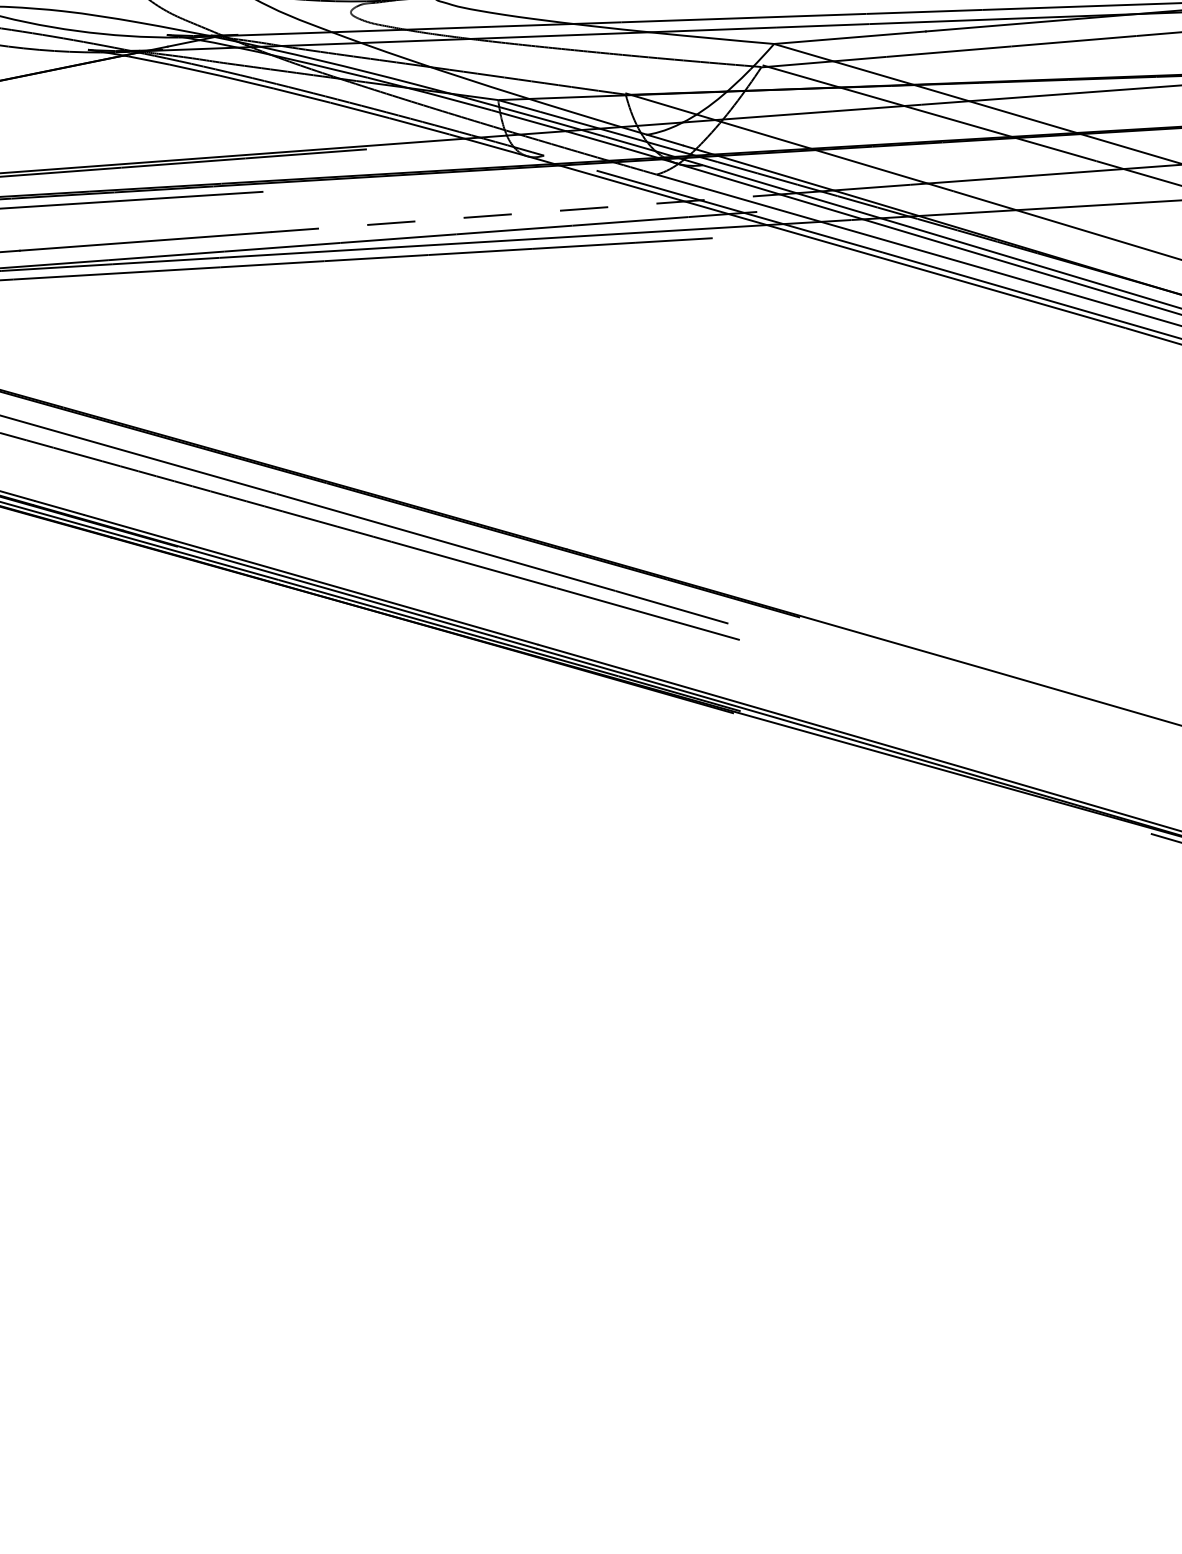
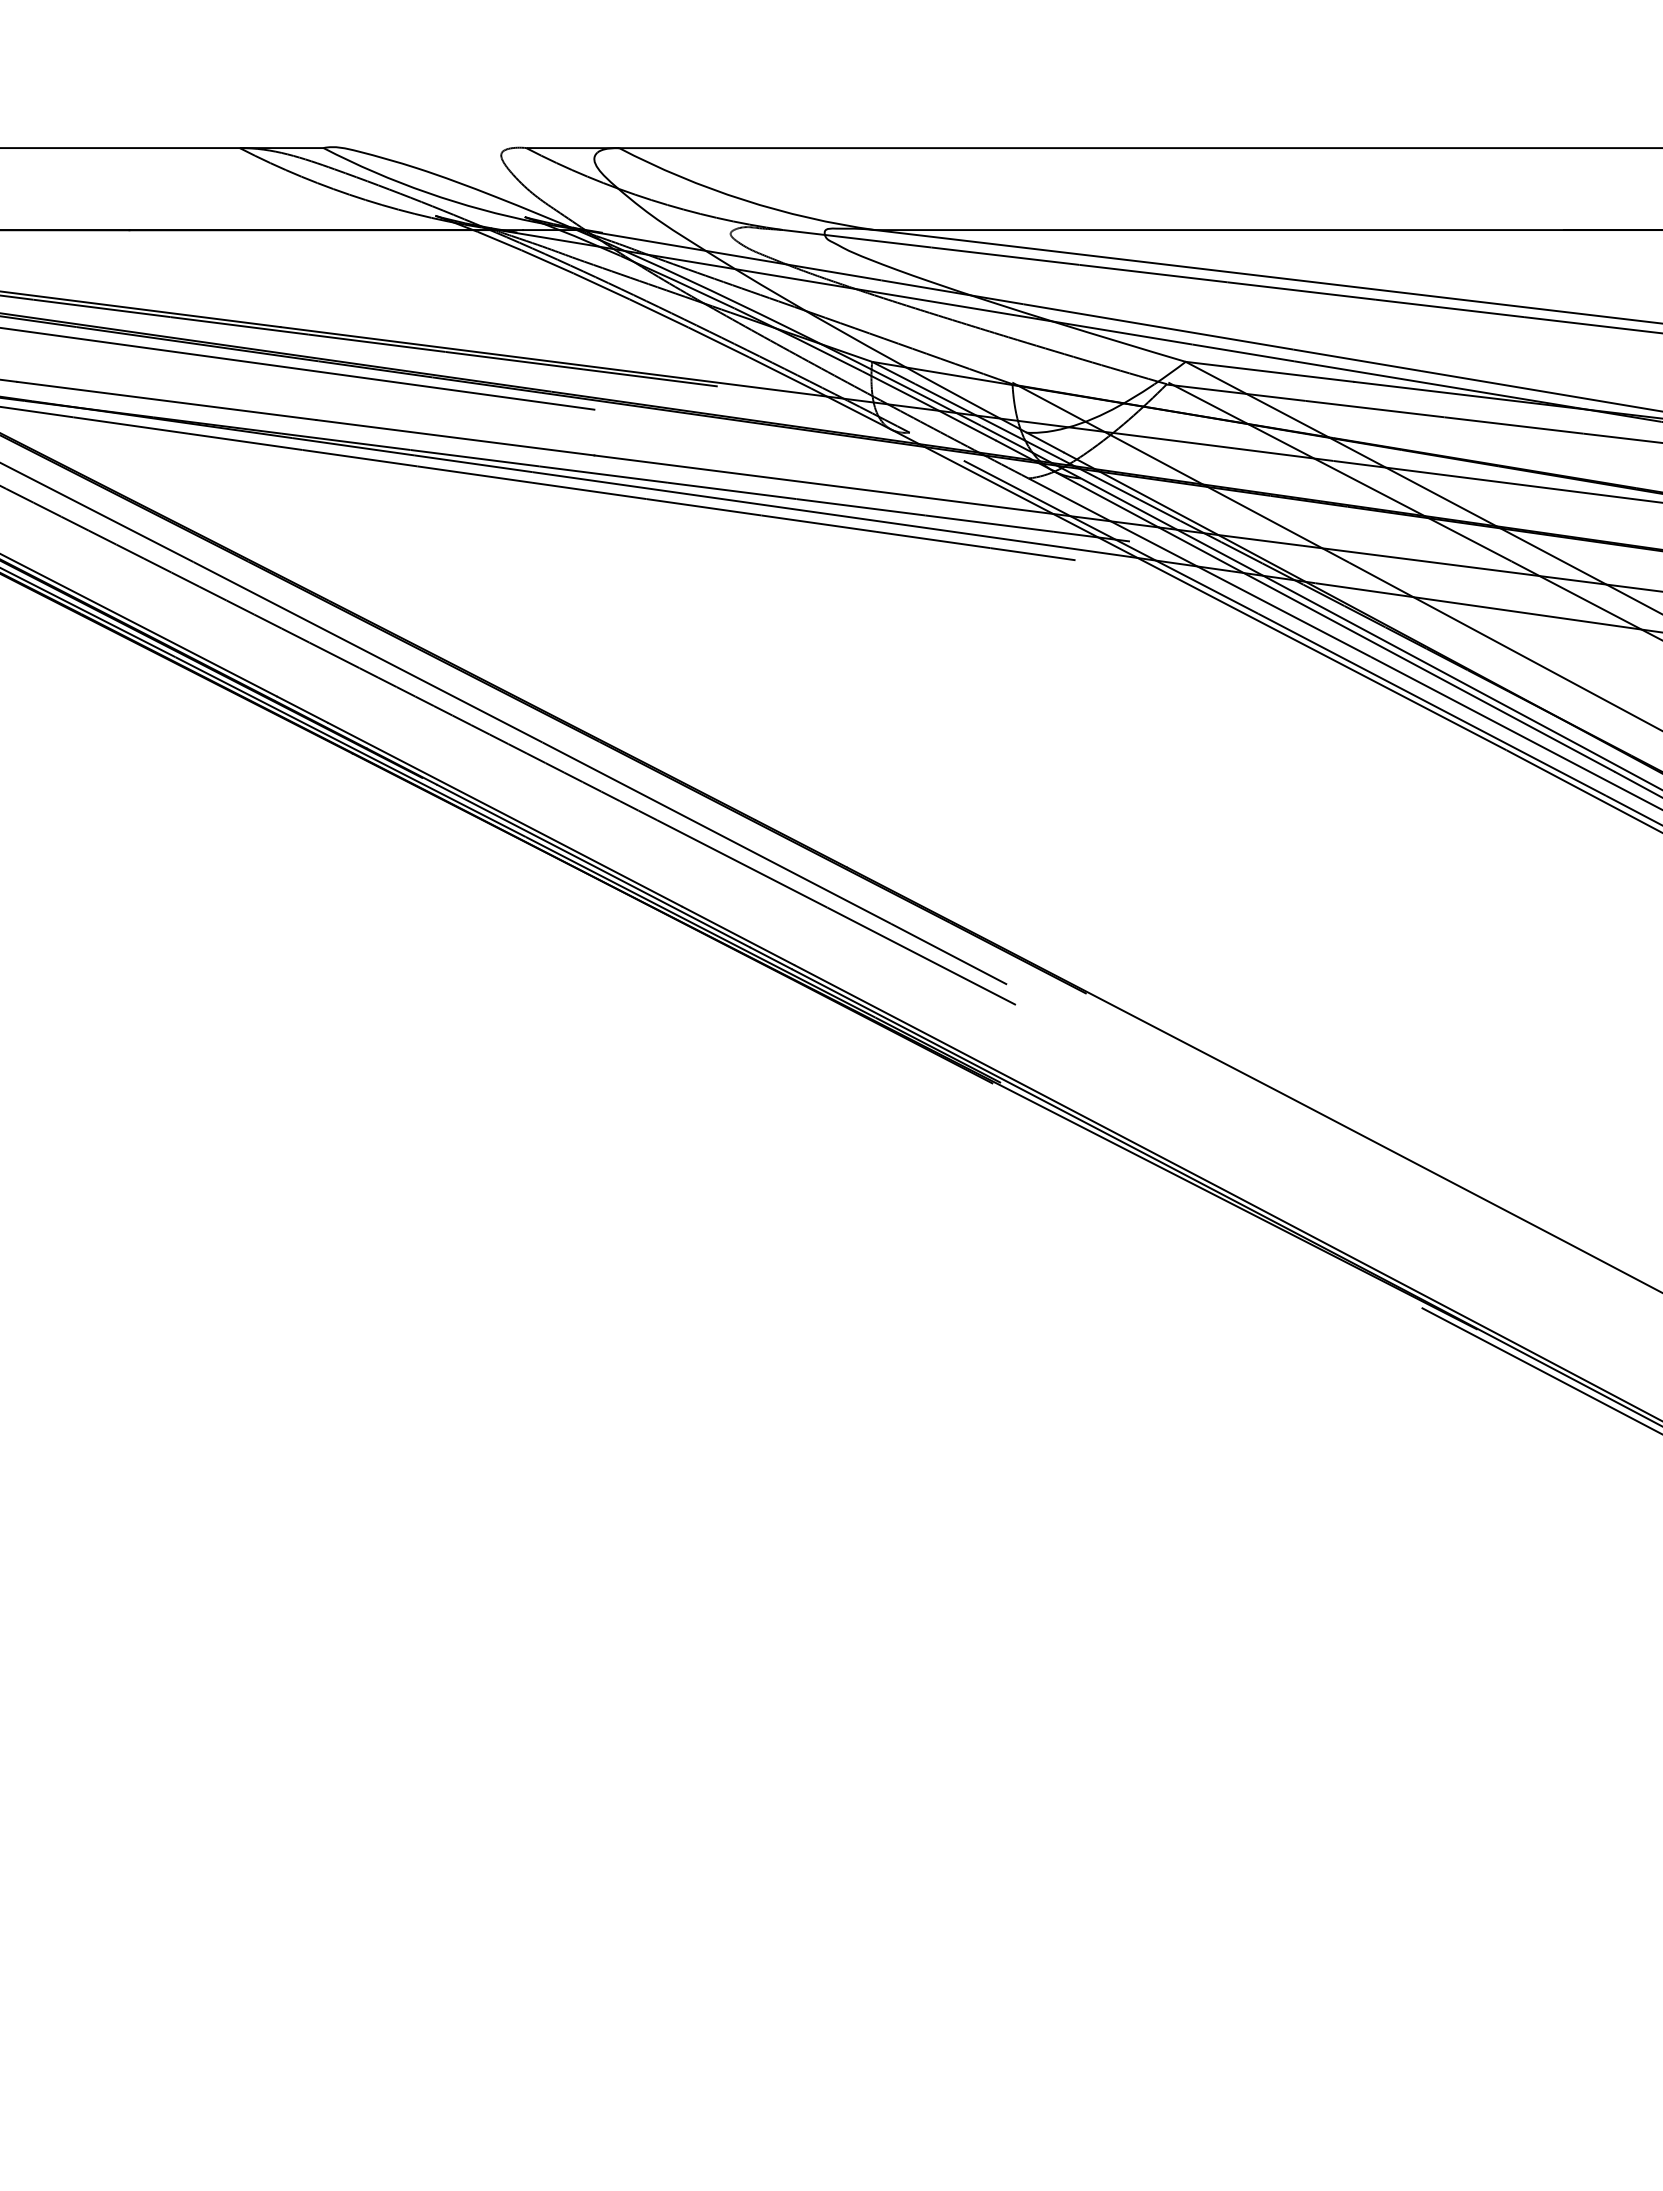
line: (526, 213) -> (877, 491), dashed -> solid

